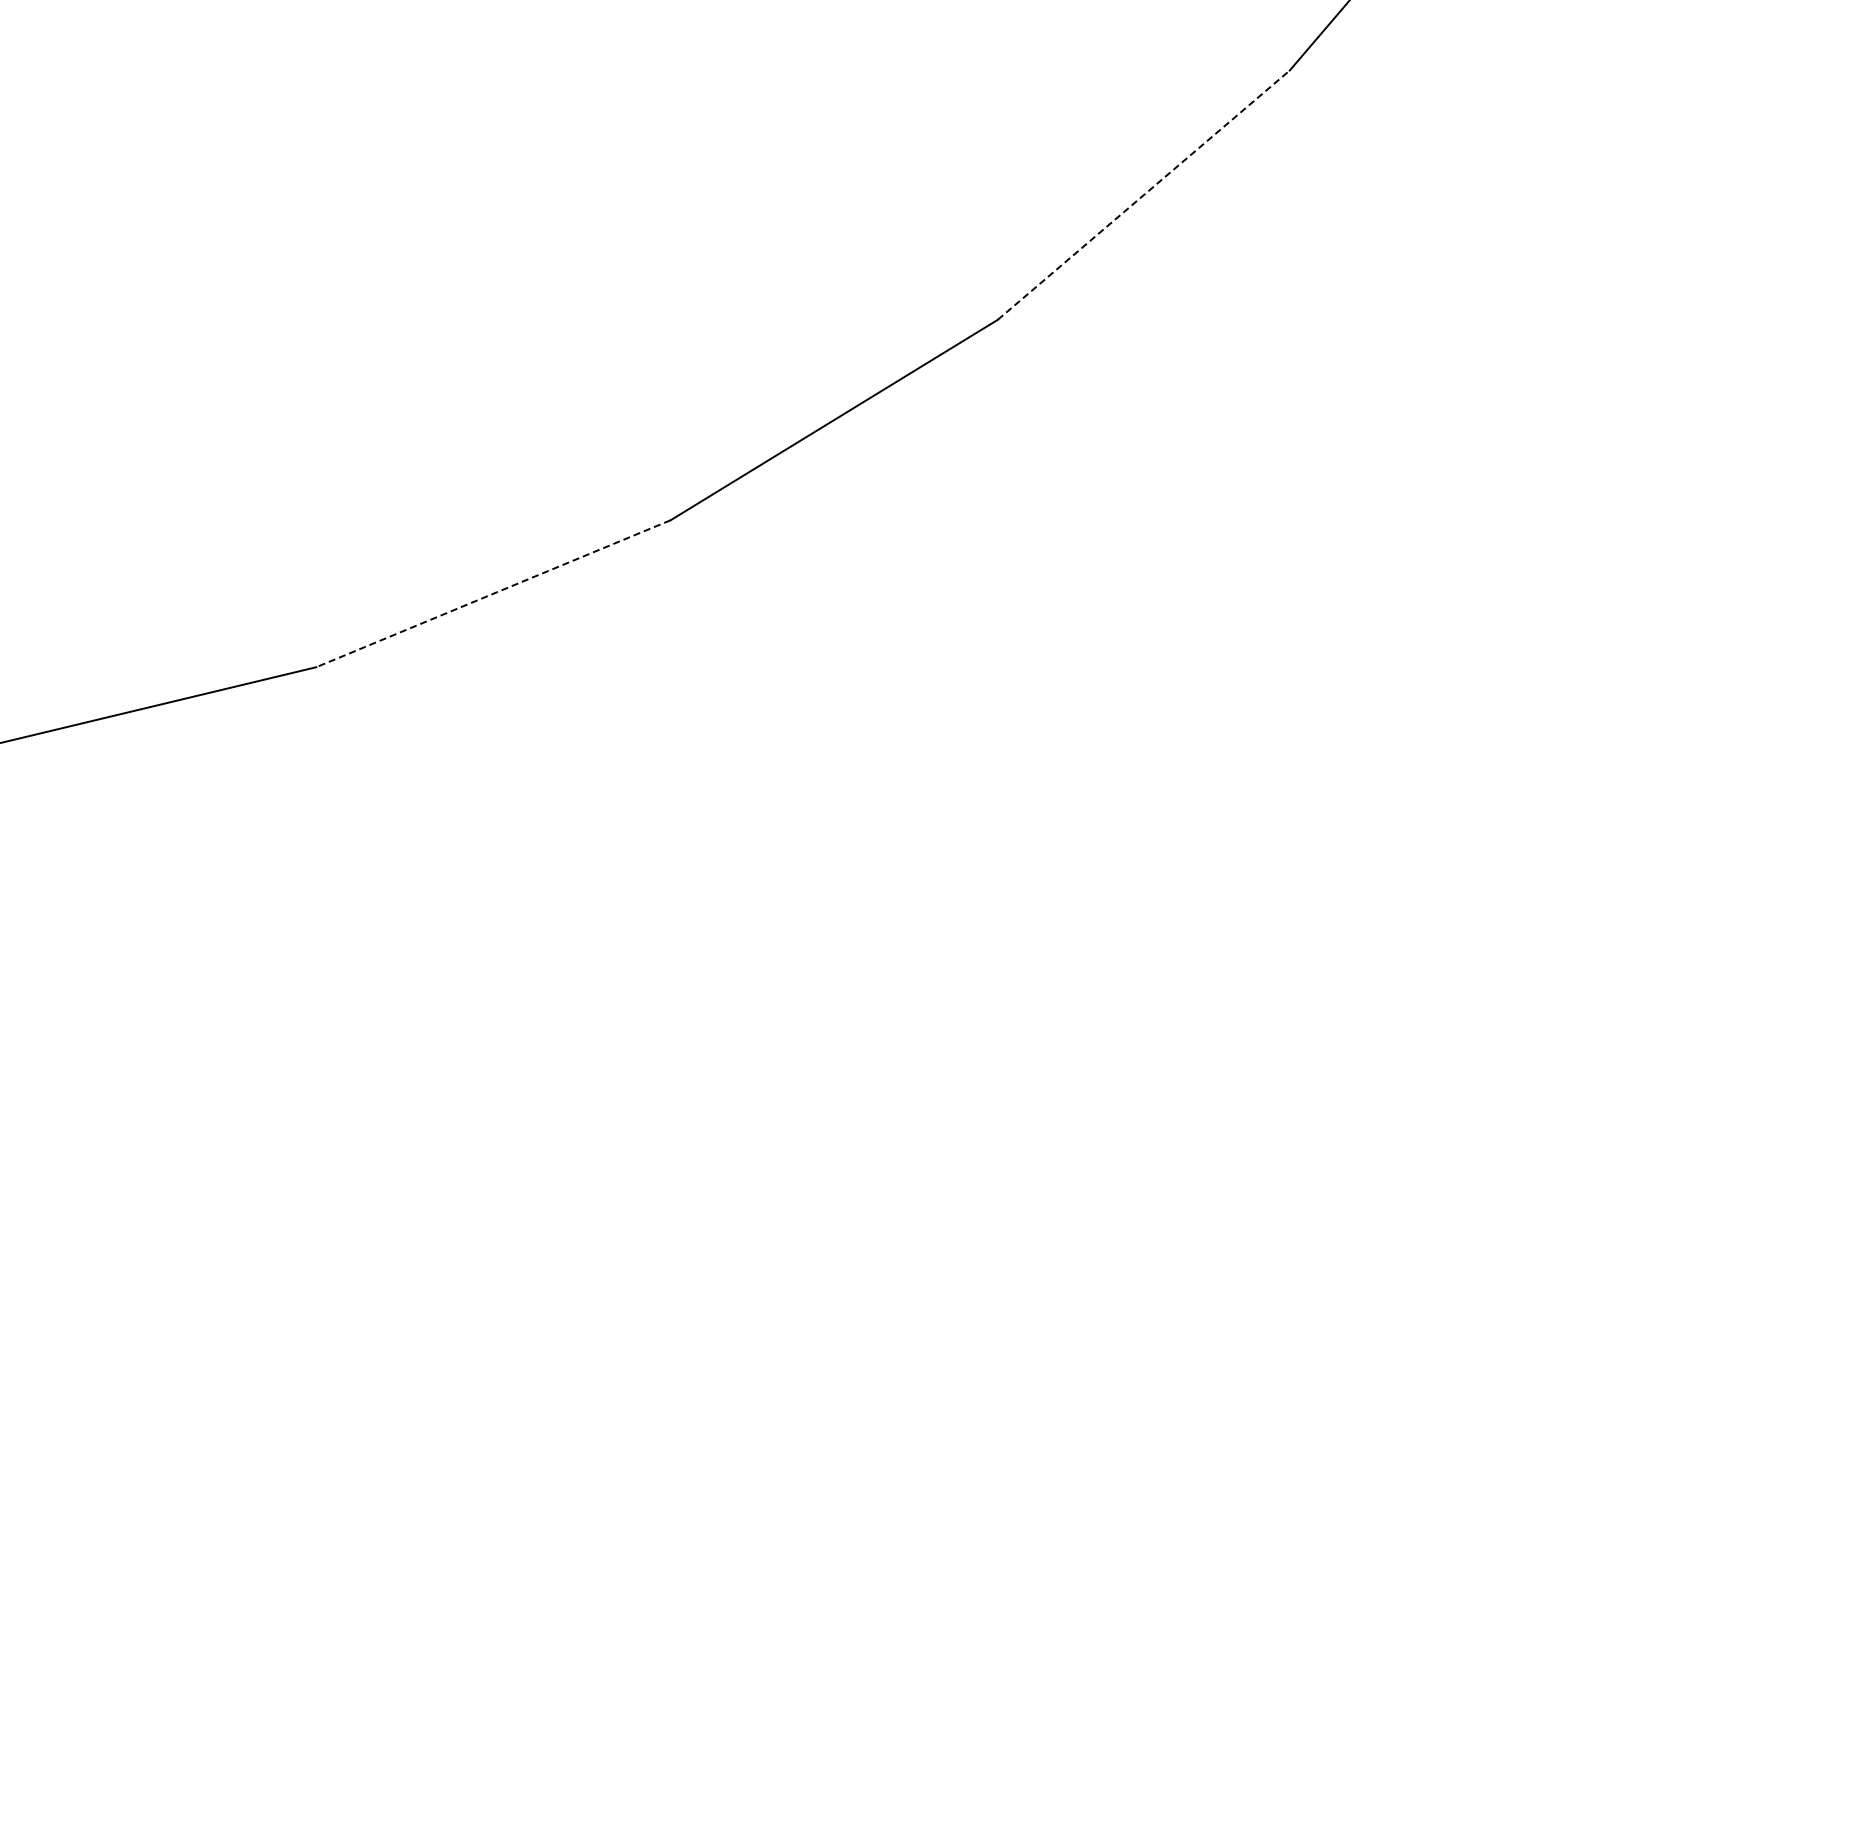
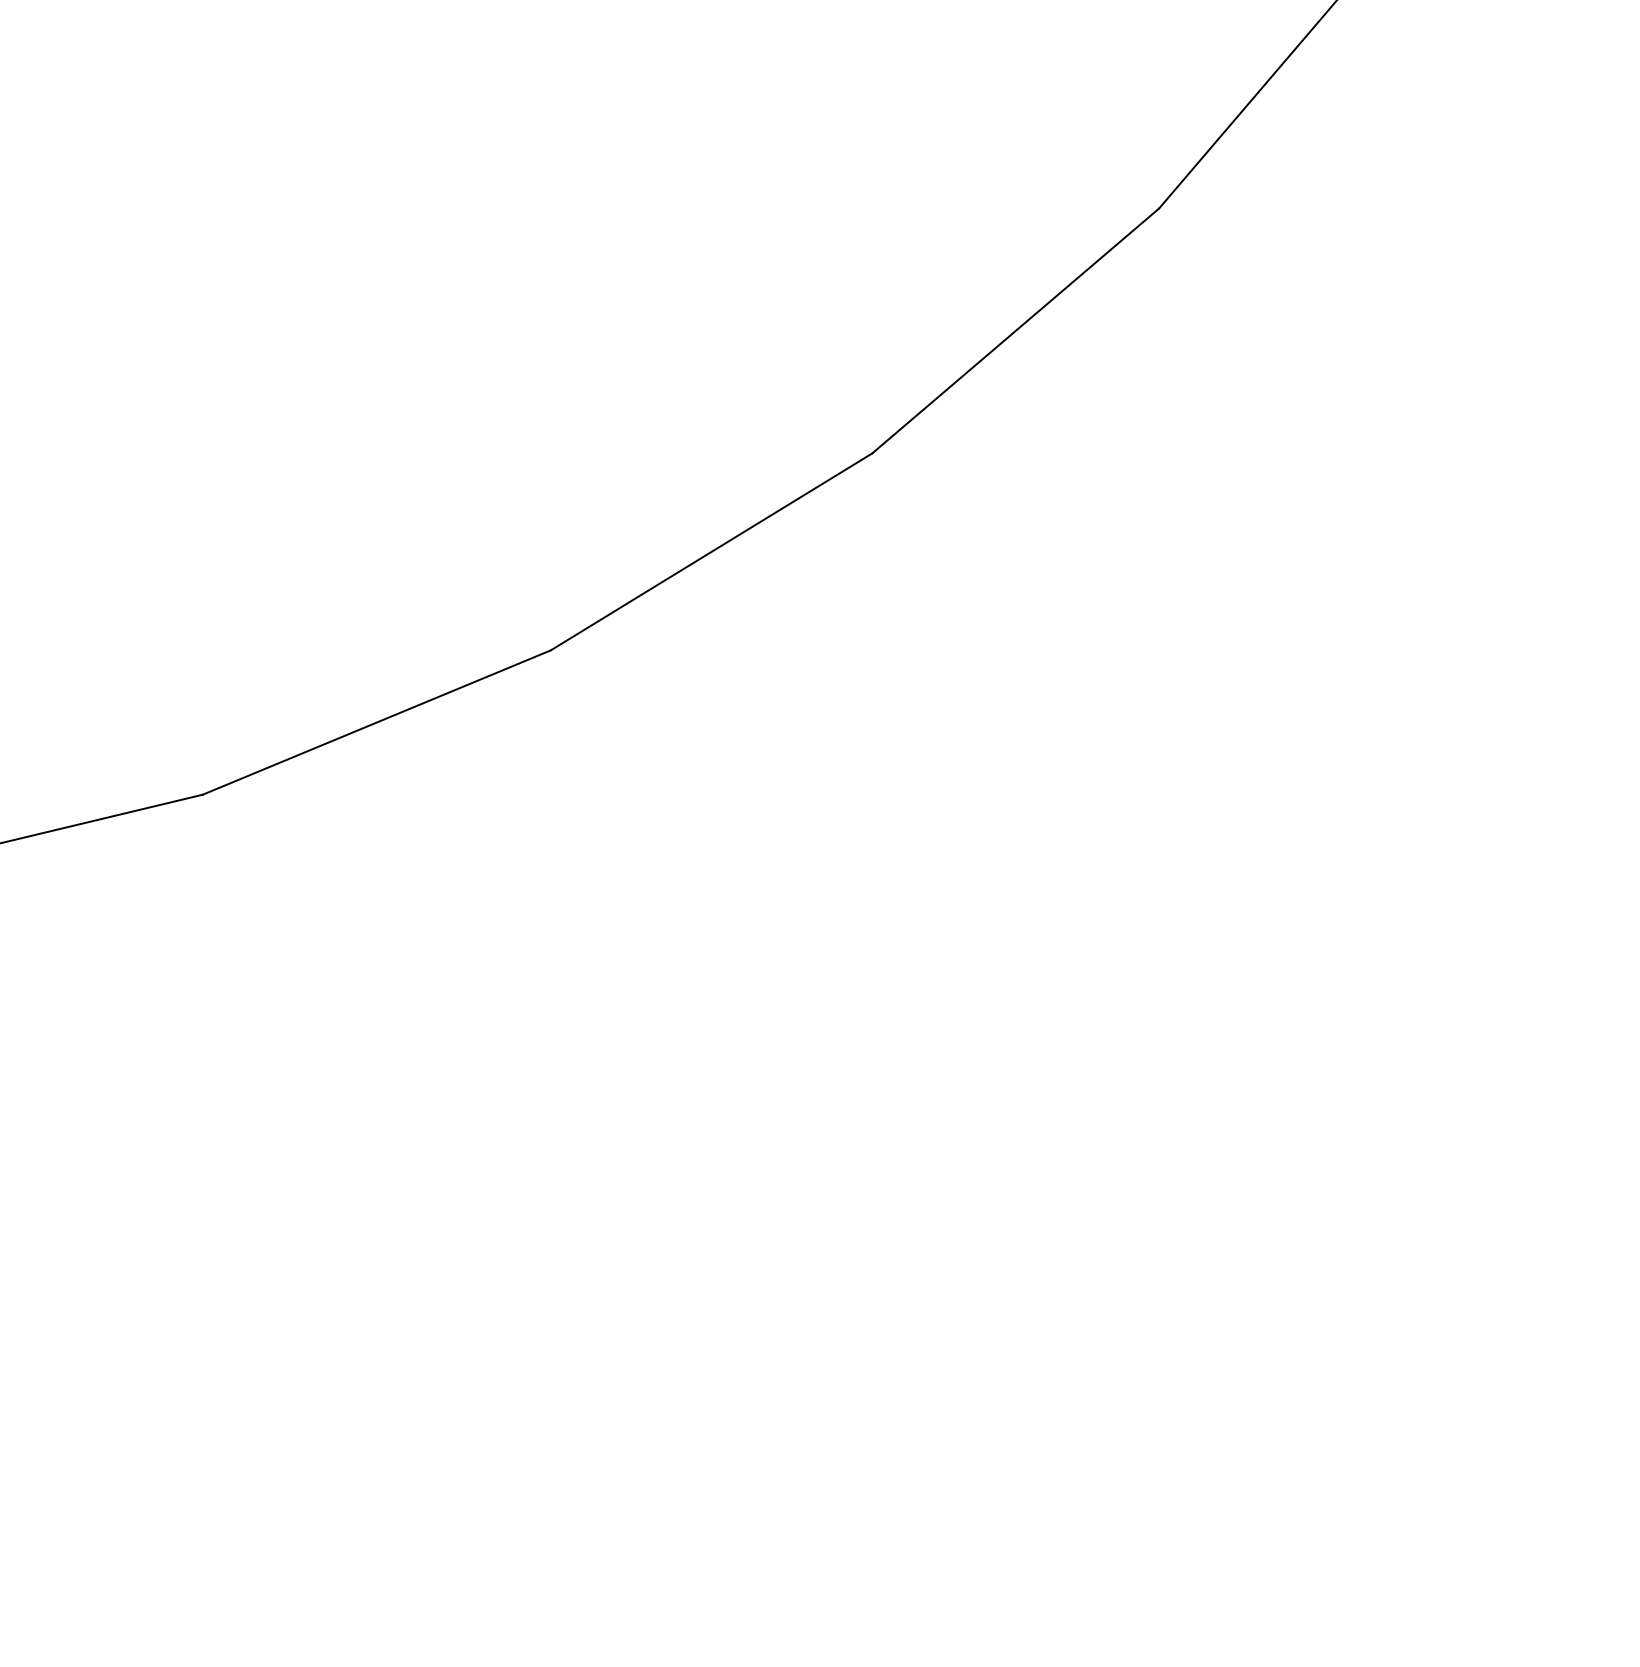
line: (1143, 195) -> (1015, 331), dashed -> solid
line: (493, 593) -> (376, 722), dashed -> solid

